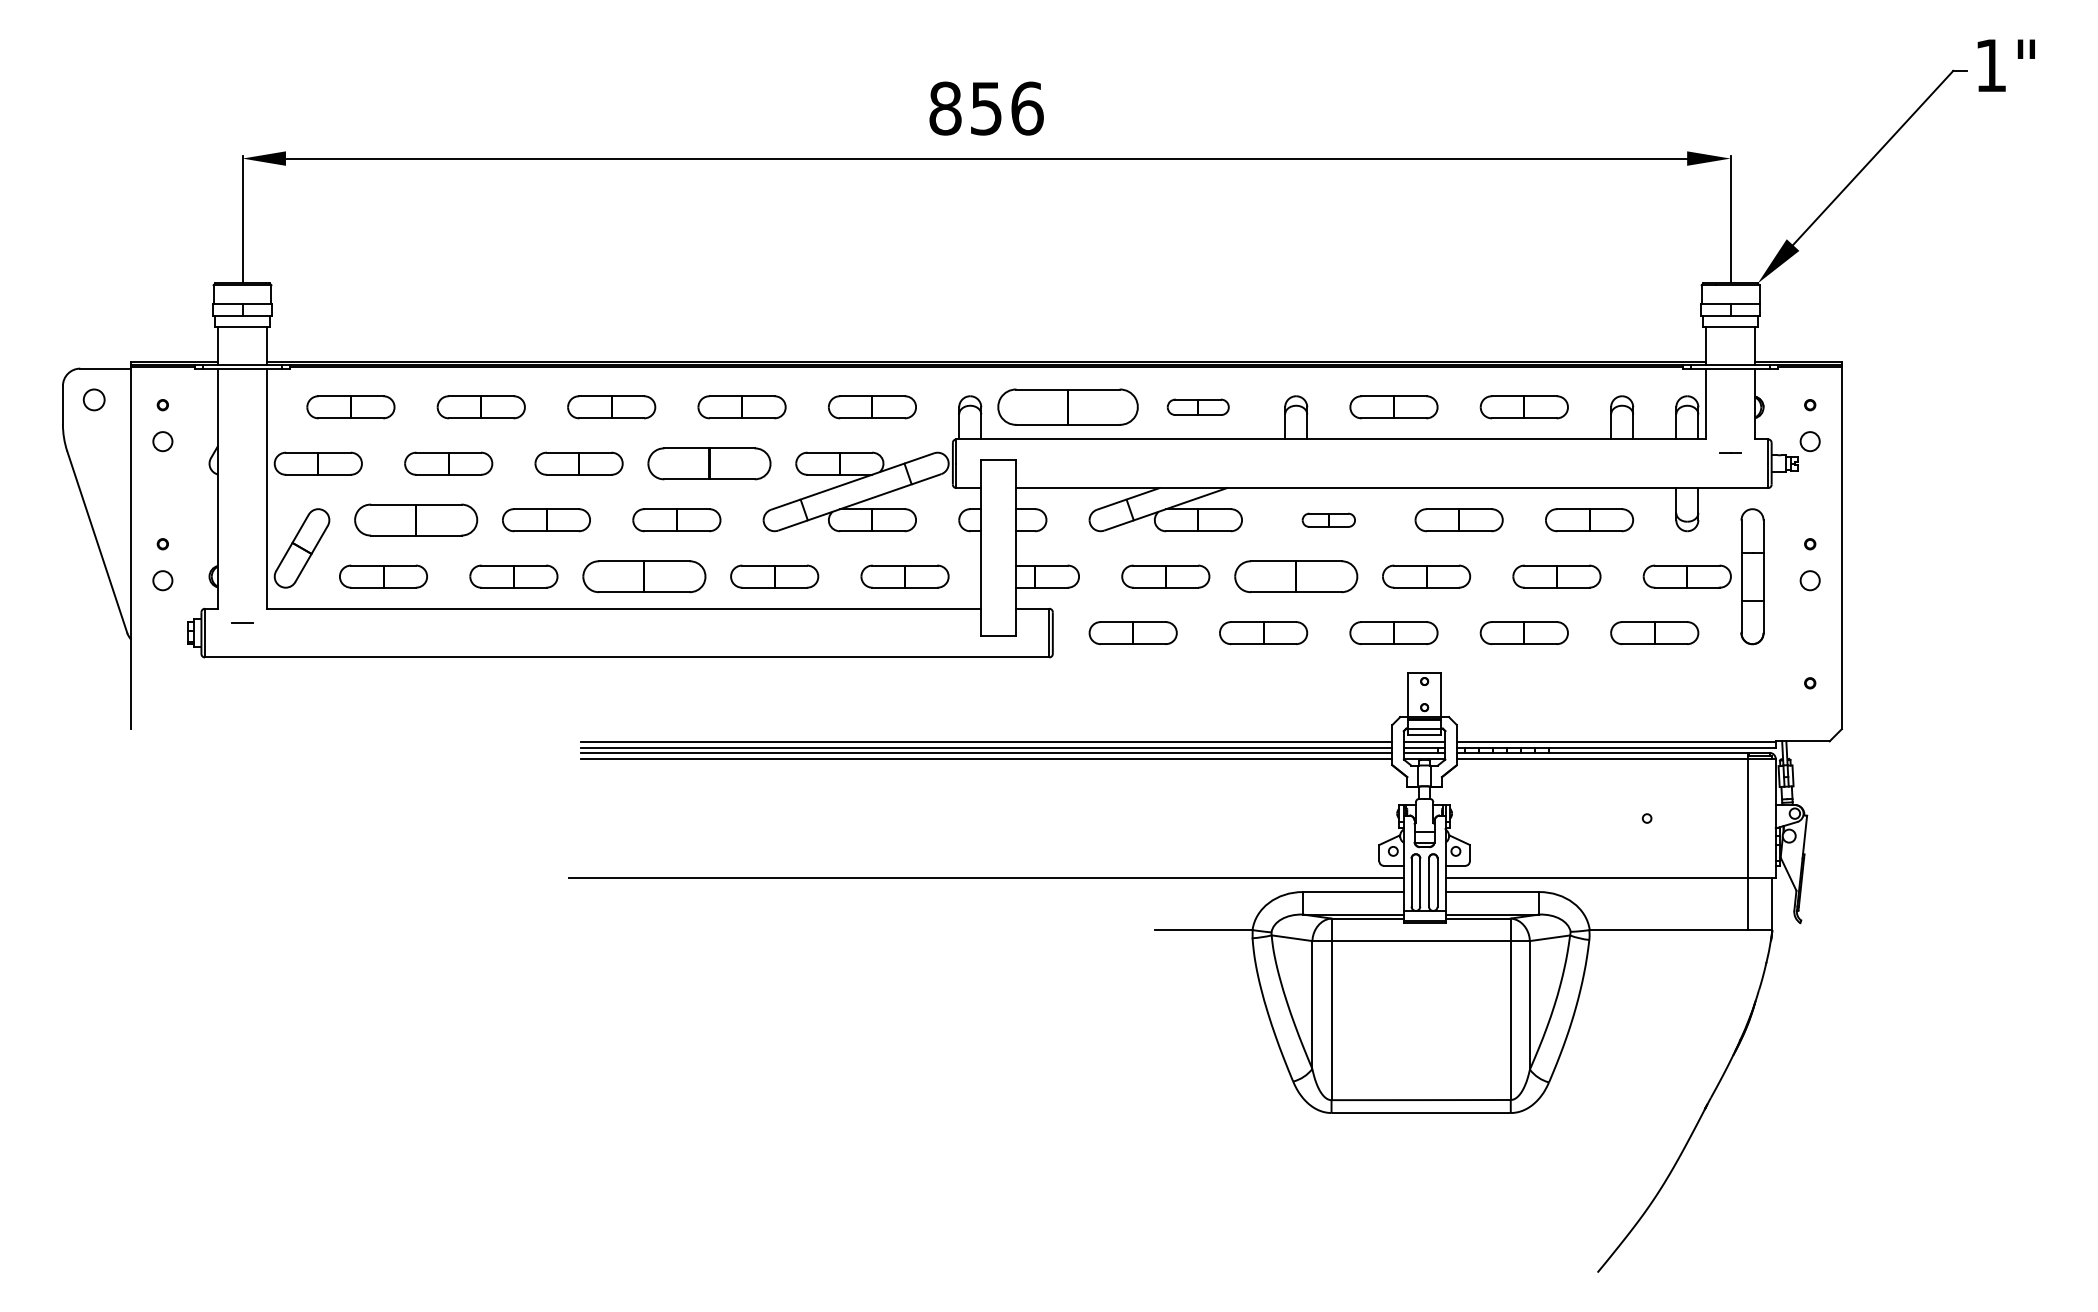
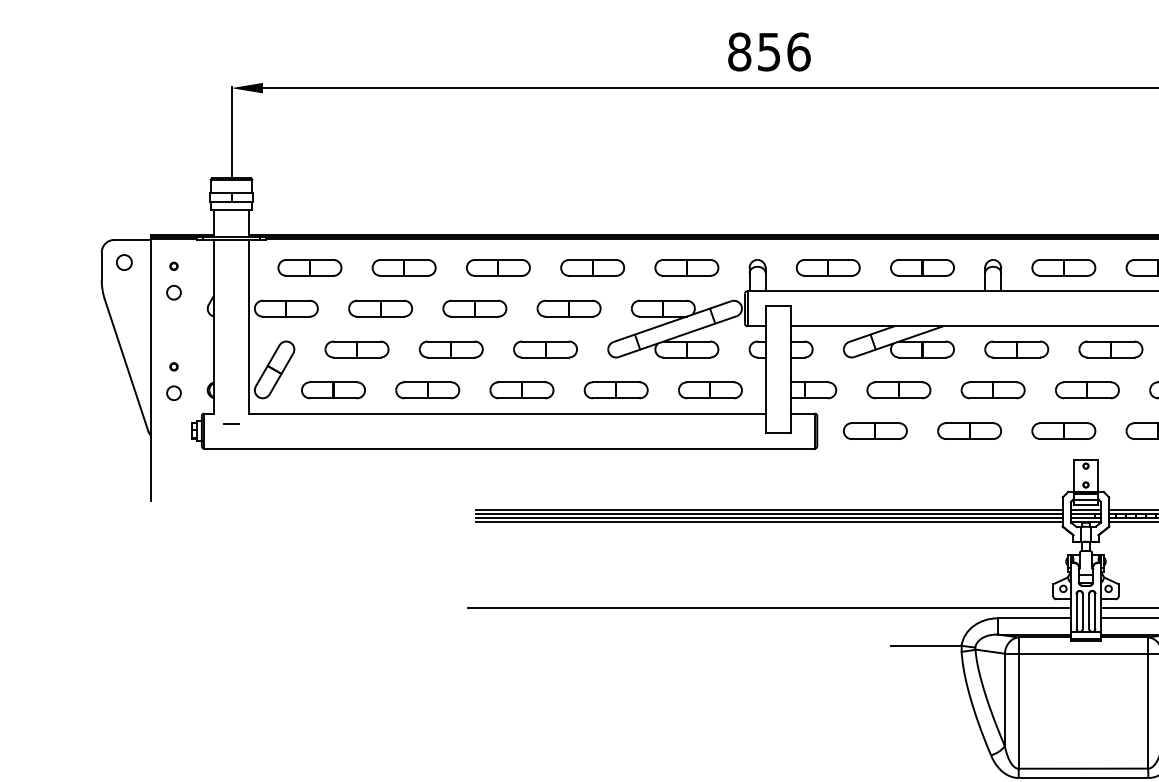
part: (1067, 407) -> (827, 268), size x0.62
part: (1197, 407) -> (921, 268), size x1.43
part: (709, 463) -> (569, 308), size x0.71
part: (415, 520) -> (356, 349), size x0.71
part: (1328, 520) -> (1016, 349), size x1.67
part: (643, 576) -> (521, 390), size x0.71
part: (1295, 576) -> (992, 390), size x0.71

